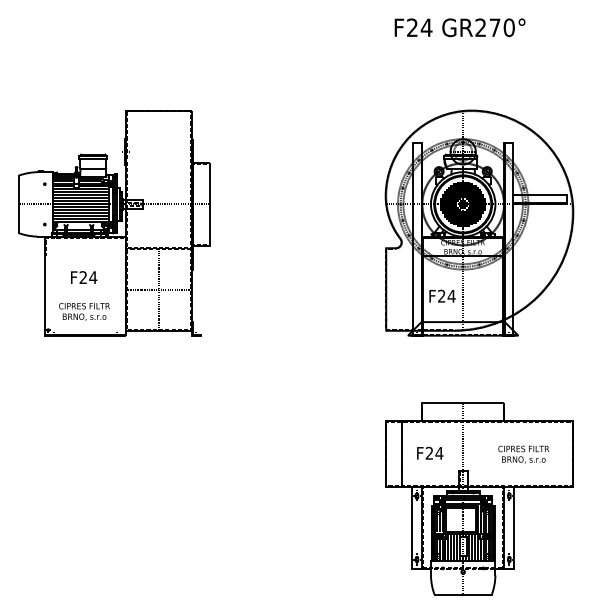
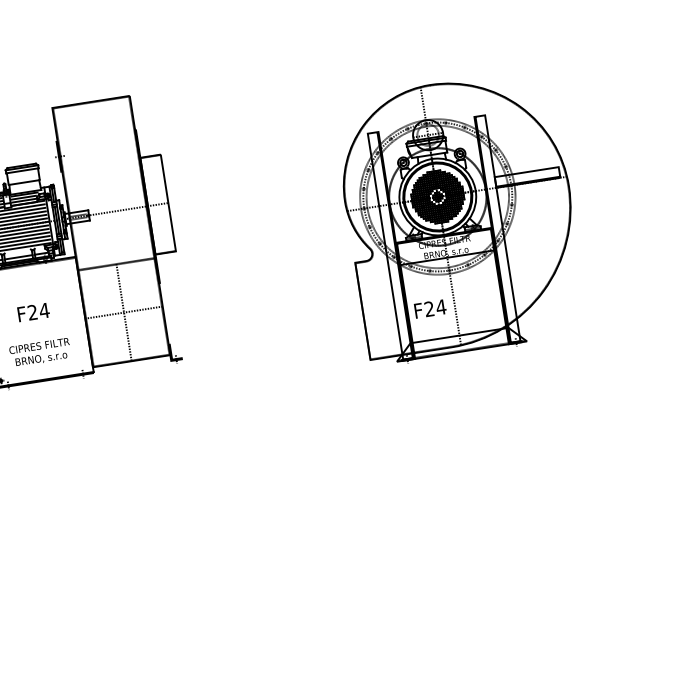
part: (479, 222) -> (460, 215), moved
part: (479, 498) -> (539, 499), removed

